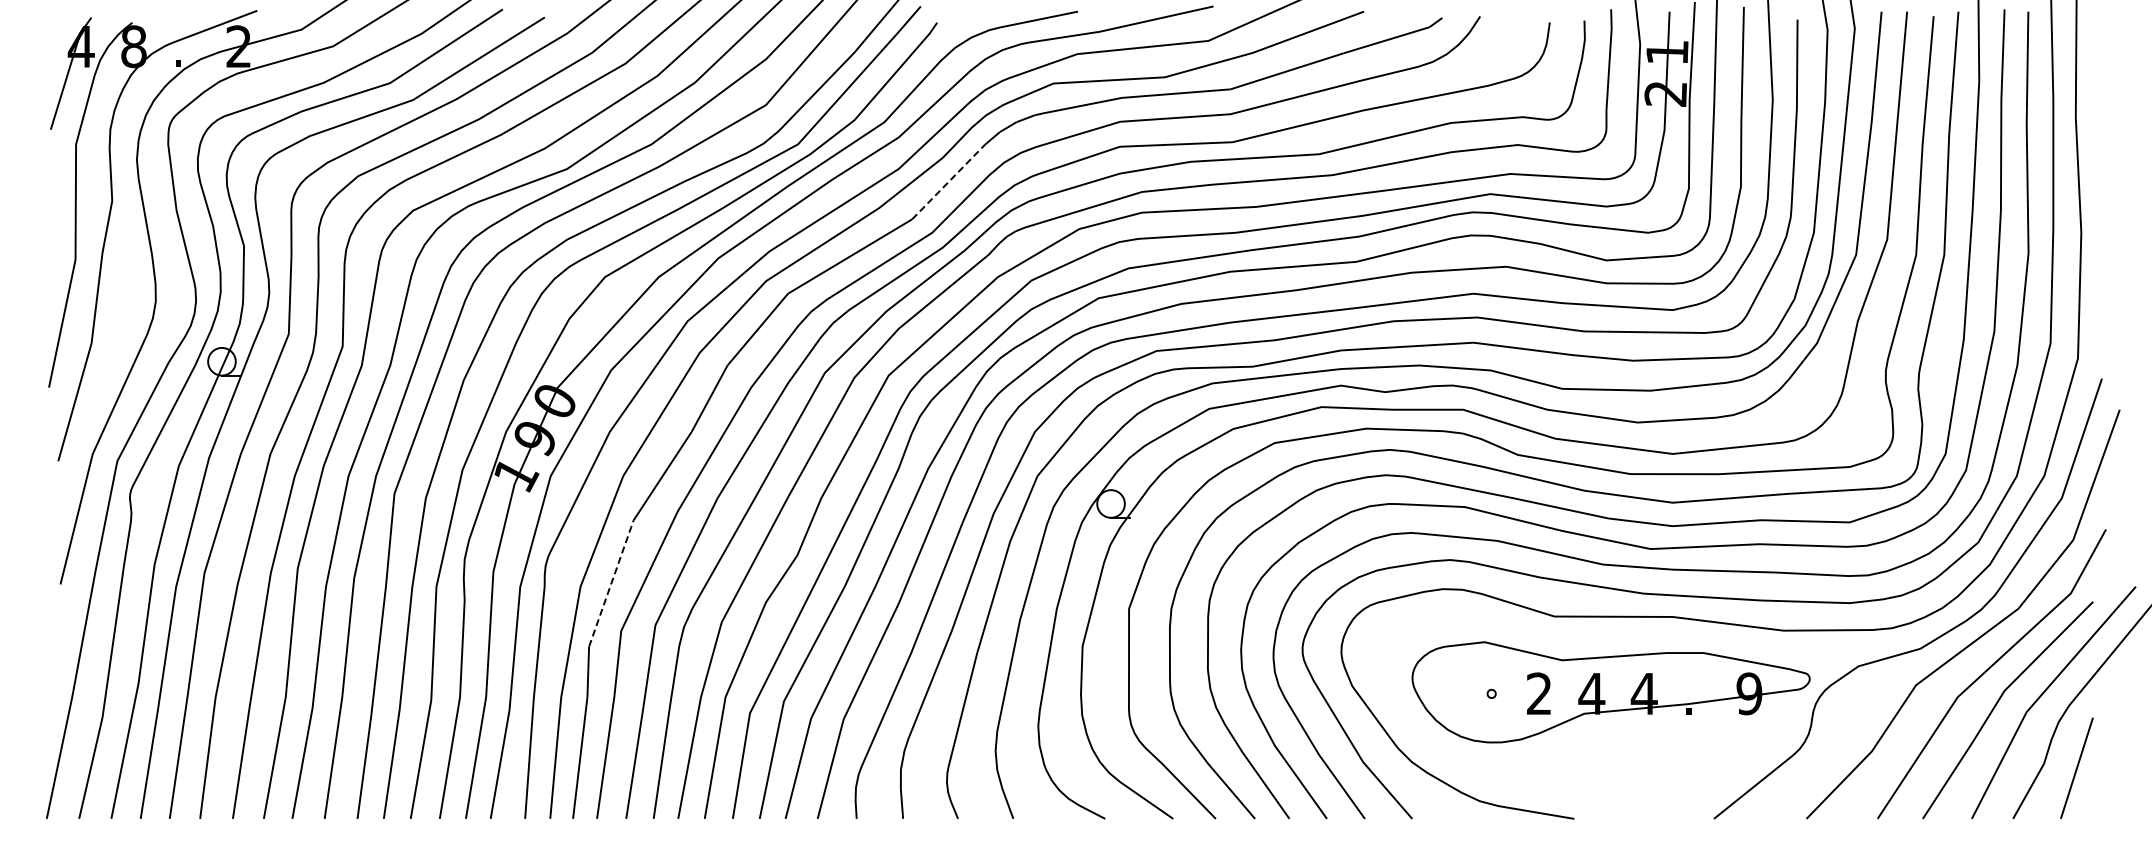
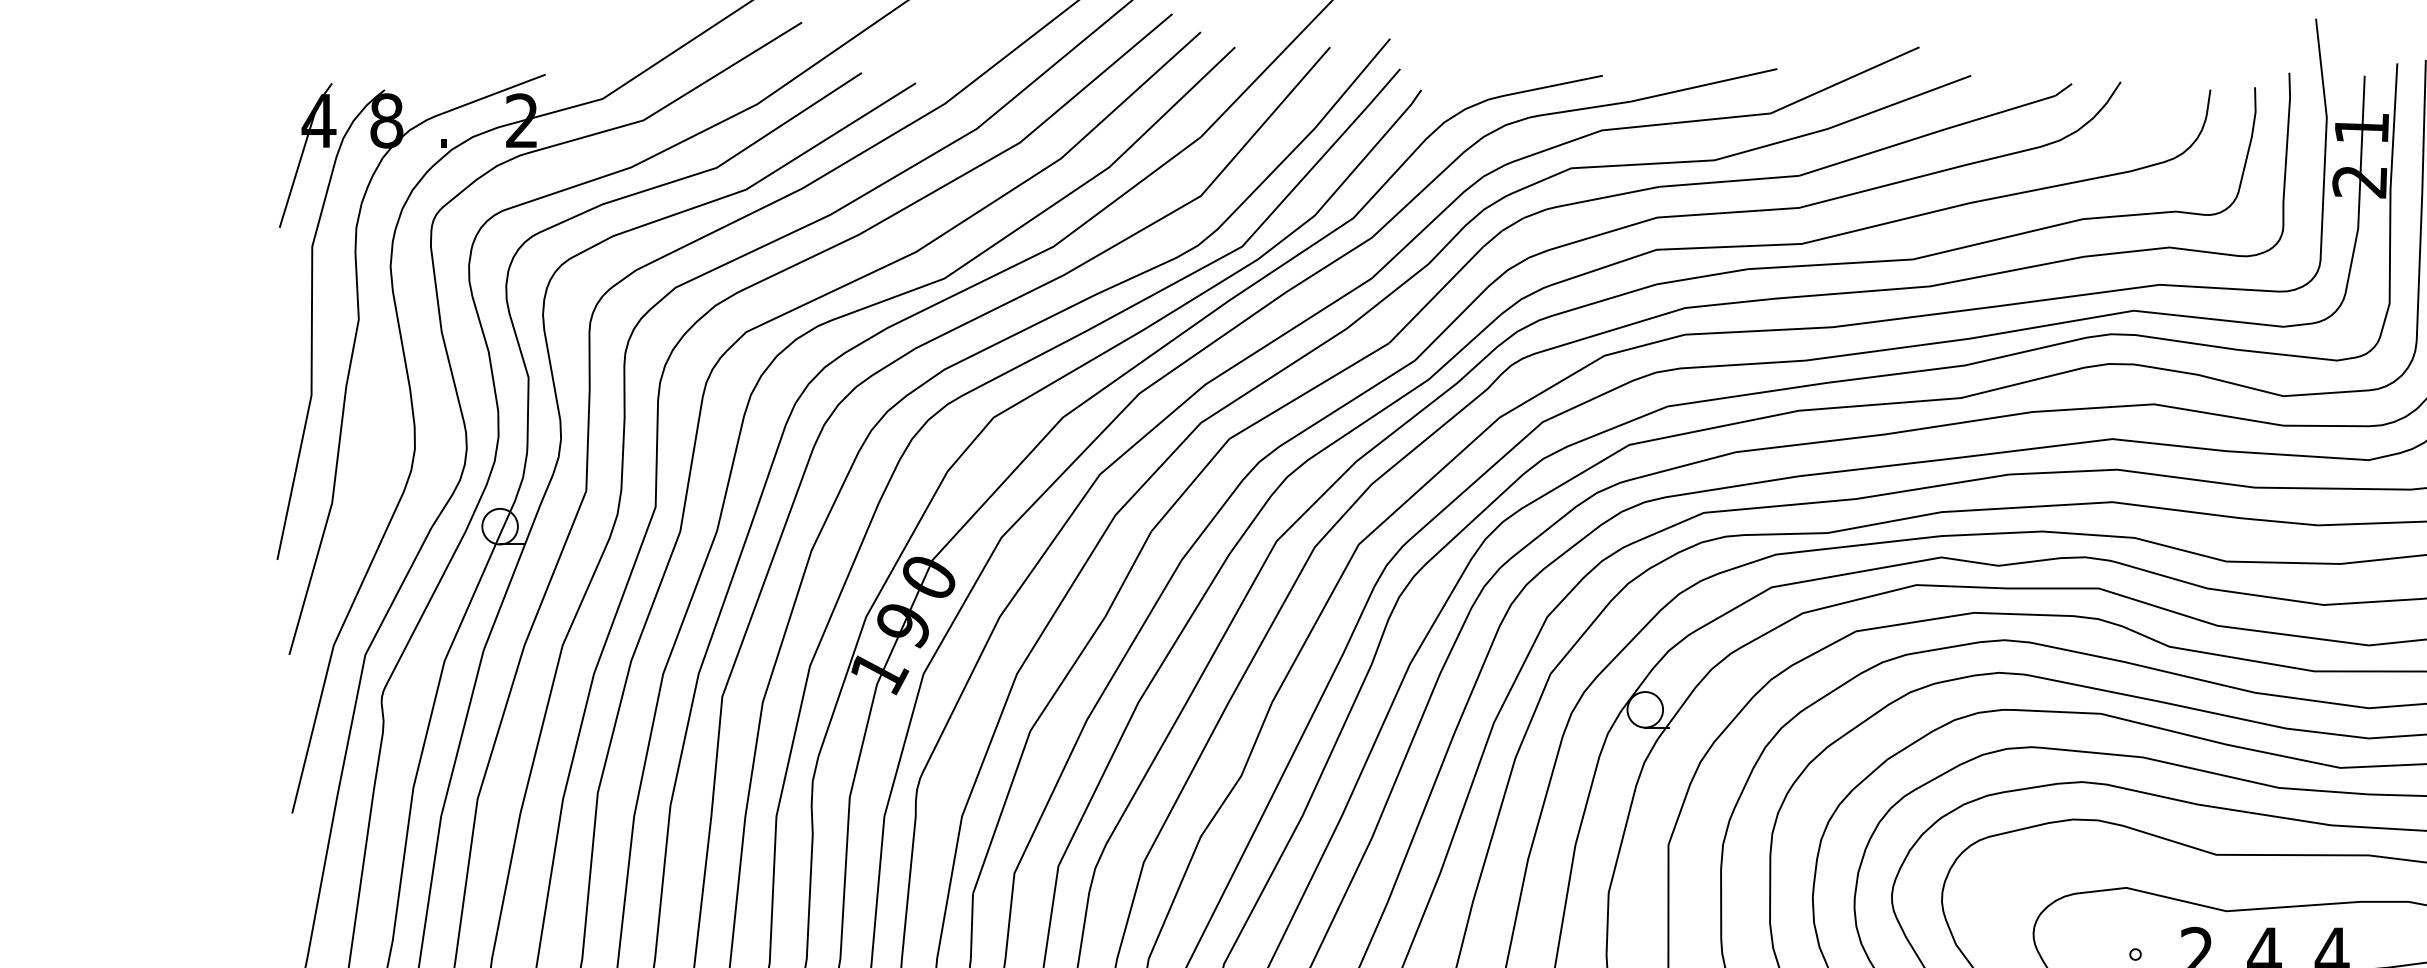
line: (949, 181) -> (1437, 294), dashed -> solid
line: (611, 583) -> (1001, 812), dashed -> solid

